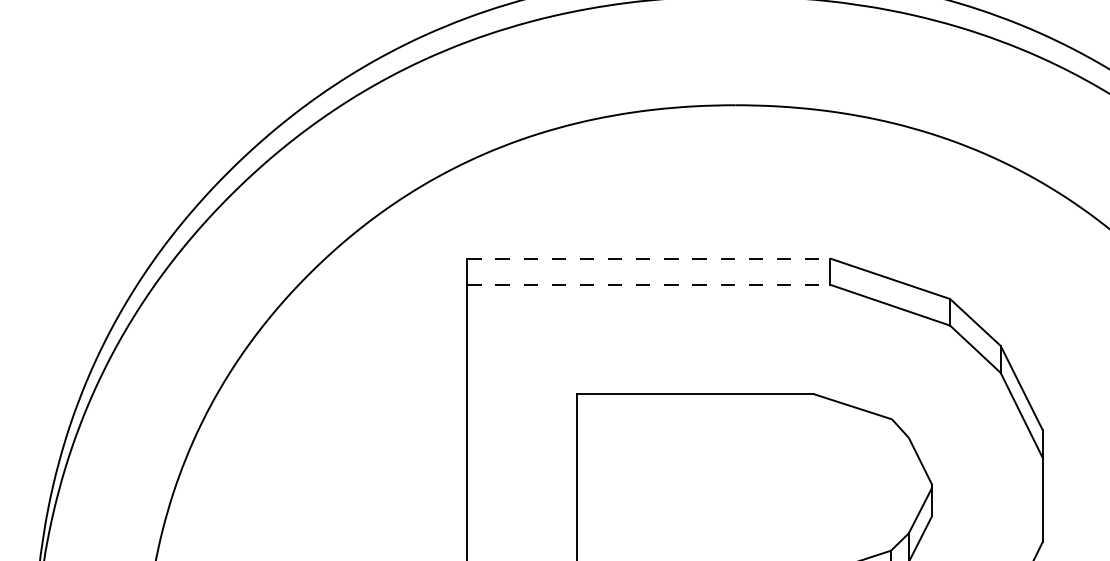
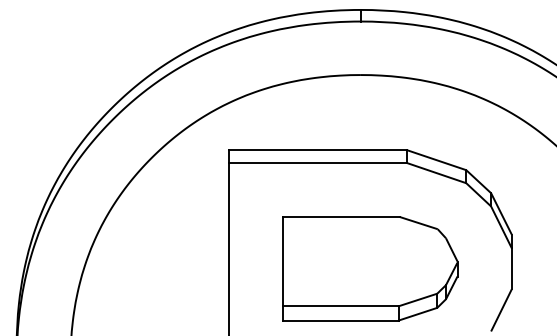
line: (649, 258) -> (318, 150), dashed -> solid
line: (649, 285) -> (318, 163), dashed -> solid

